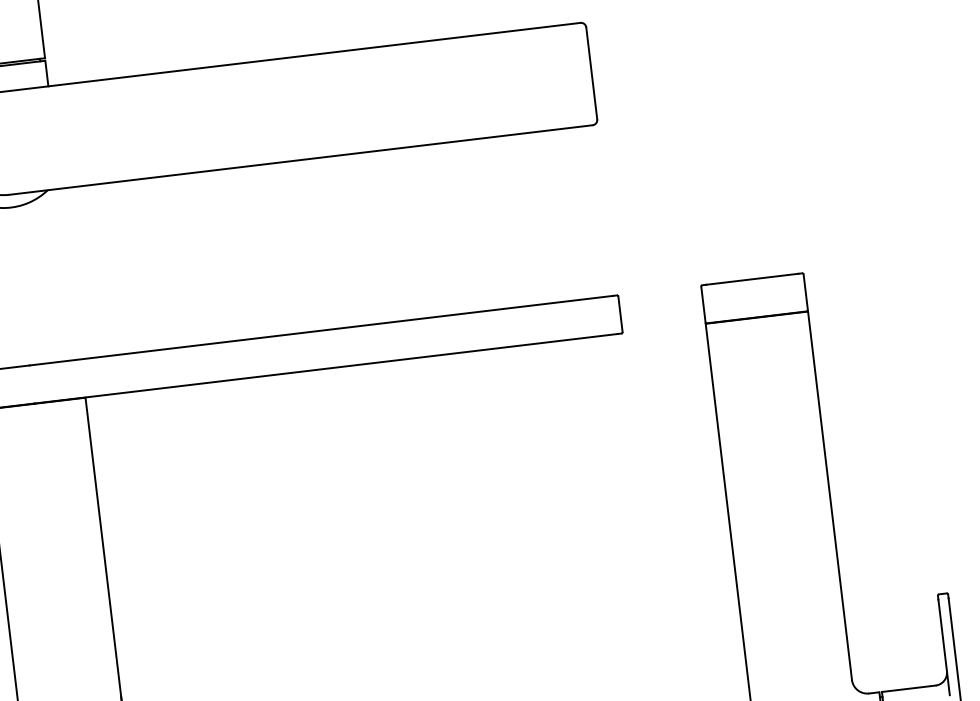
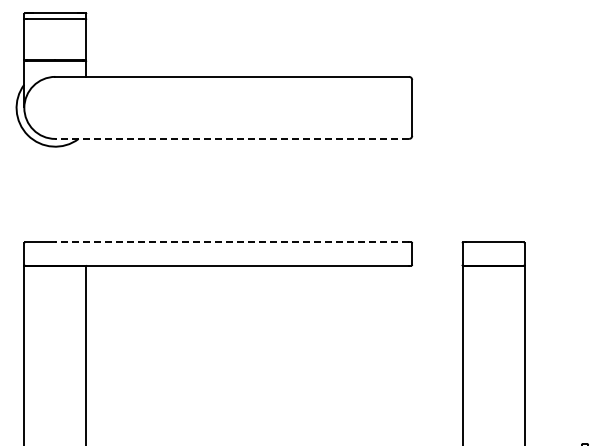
line: (301, 159) -> (232, 138), solid -> dashed
line: (321, 330) -> (232, 242), solid -> dashed

